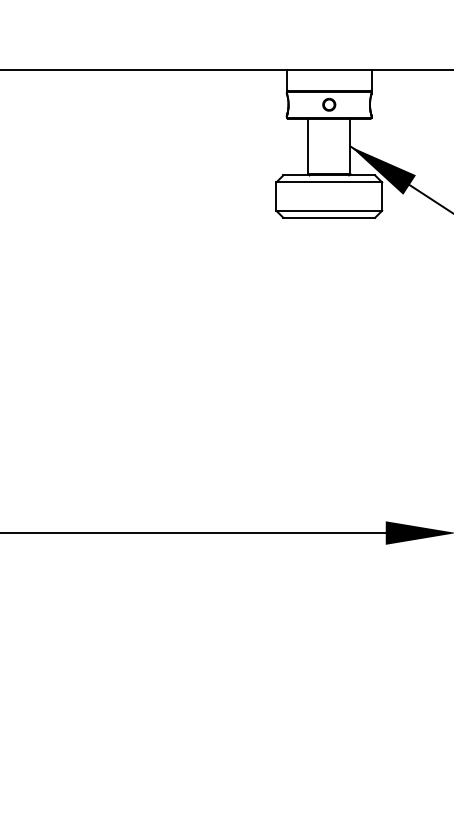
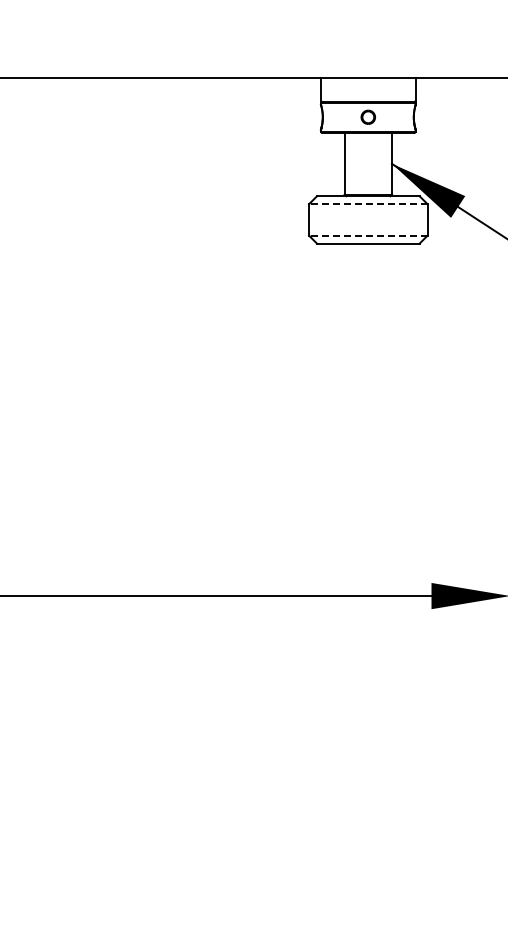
line: (328, 182) -> (367, 204), solid -> dashed
line: (328, 210) -> (367, 235), solid -> dashed

